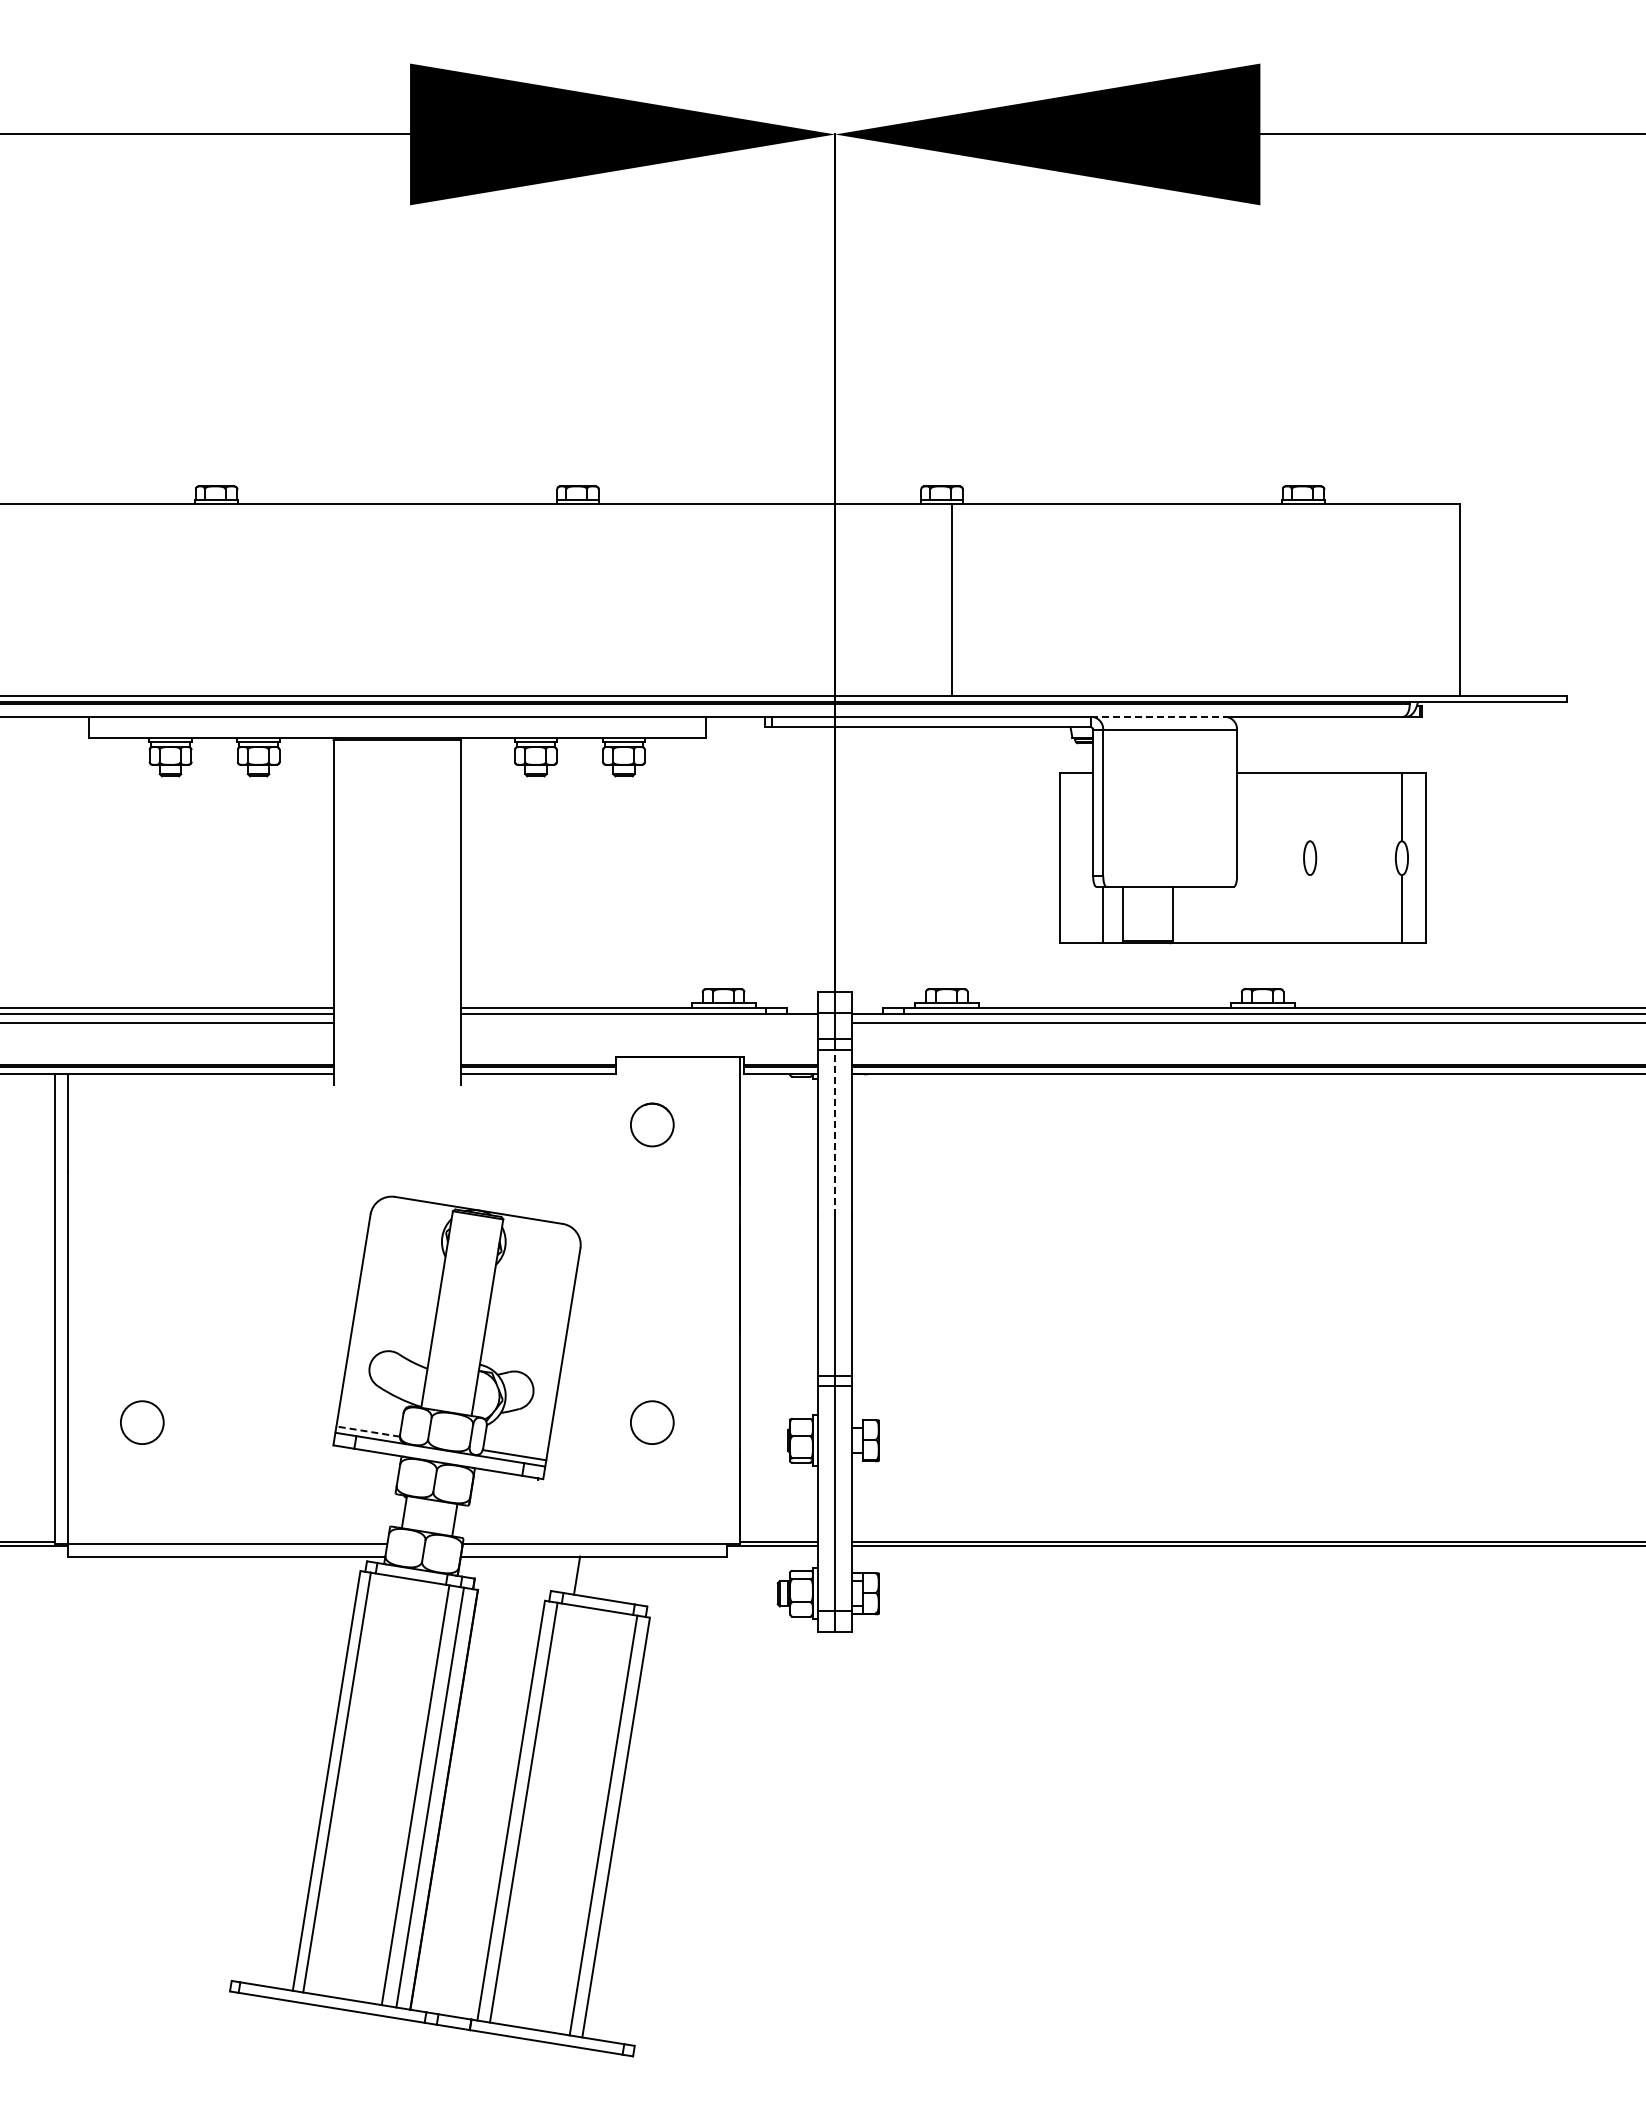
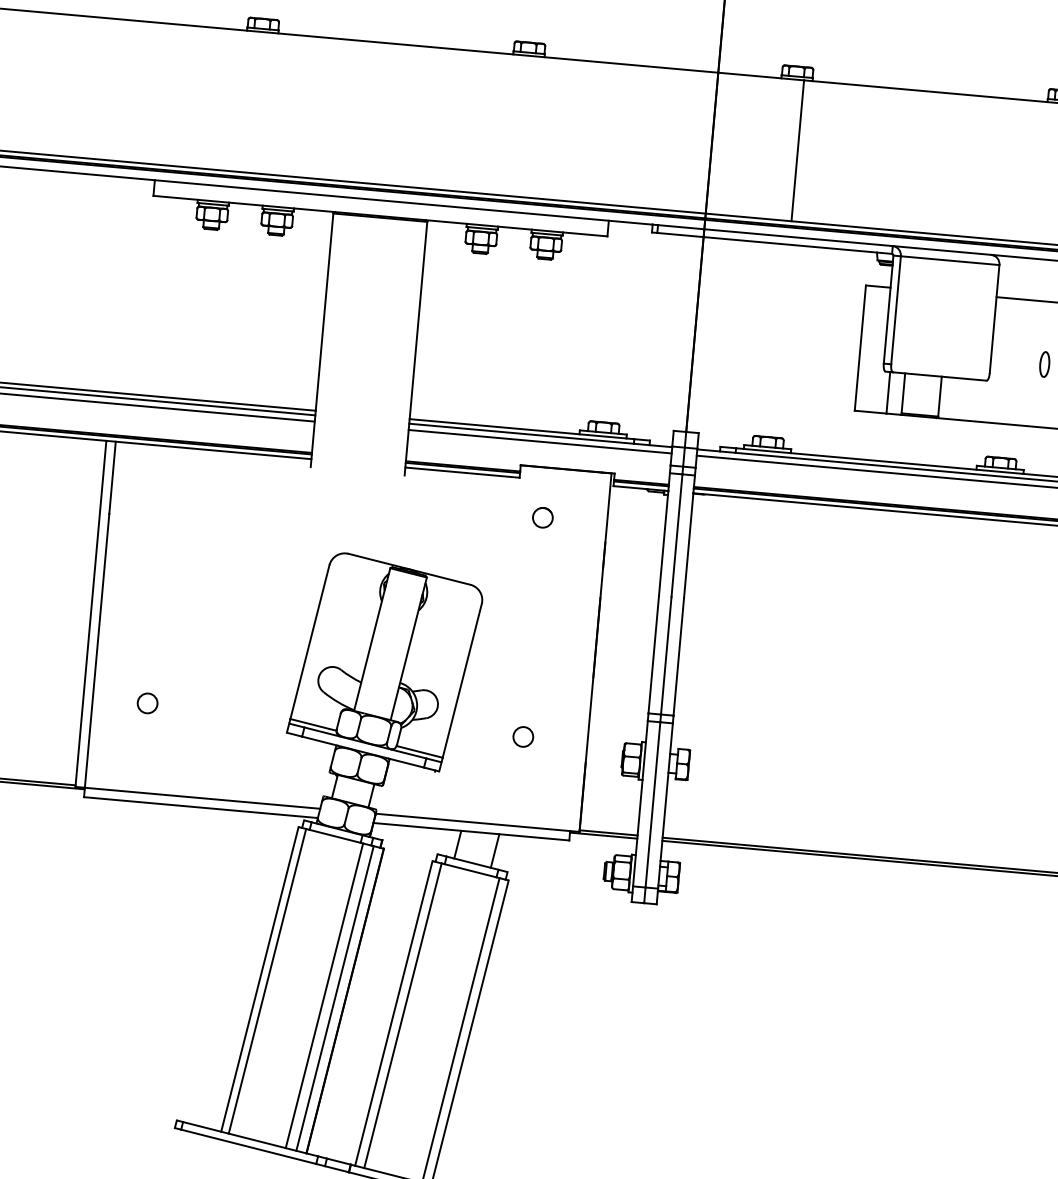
line: (1158, 716) -> (942, 250), dashed -> solid
line: (639, 1022) -> (540, 441), added
part: (652, 1124) -> (543, 517), size x0.62
line: (835, 1132) -> (677, 535), dashed -> solid
circle: (141, 1422) -> (147, 703), size x0.62
circle: (652, 1422) -> (523, 736), size x0.62
line: (367, 1431) -> (312, 724), dashed -> solid
line: (627, 1579) -> (494, 850), added

